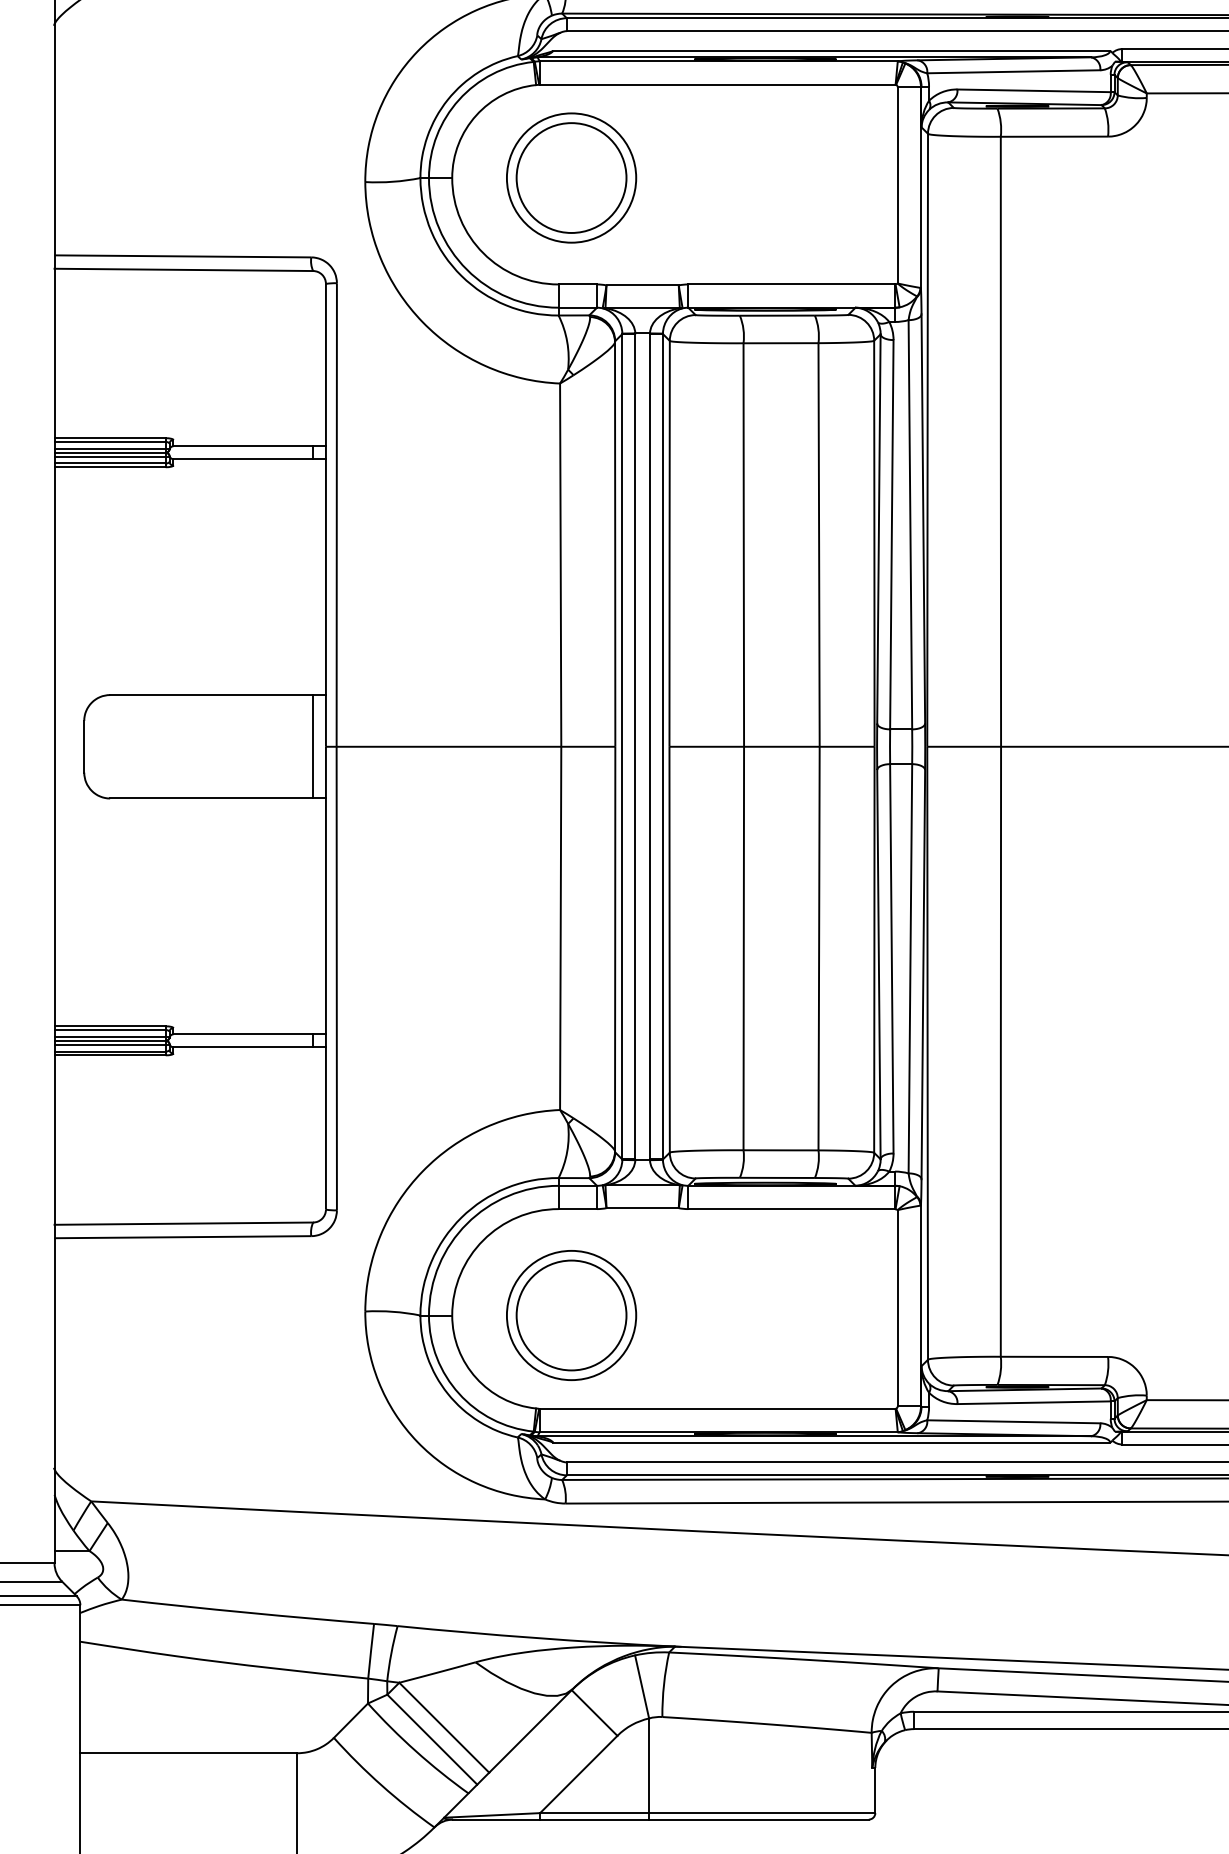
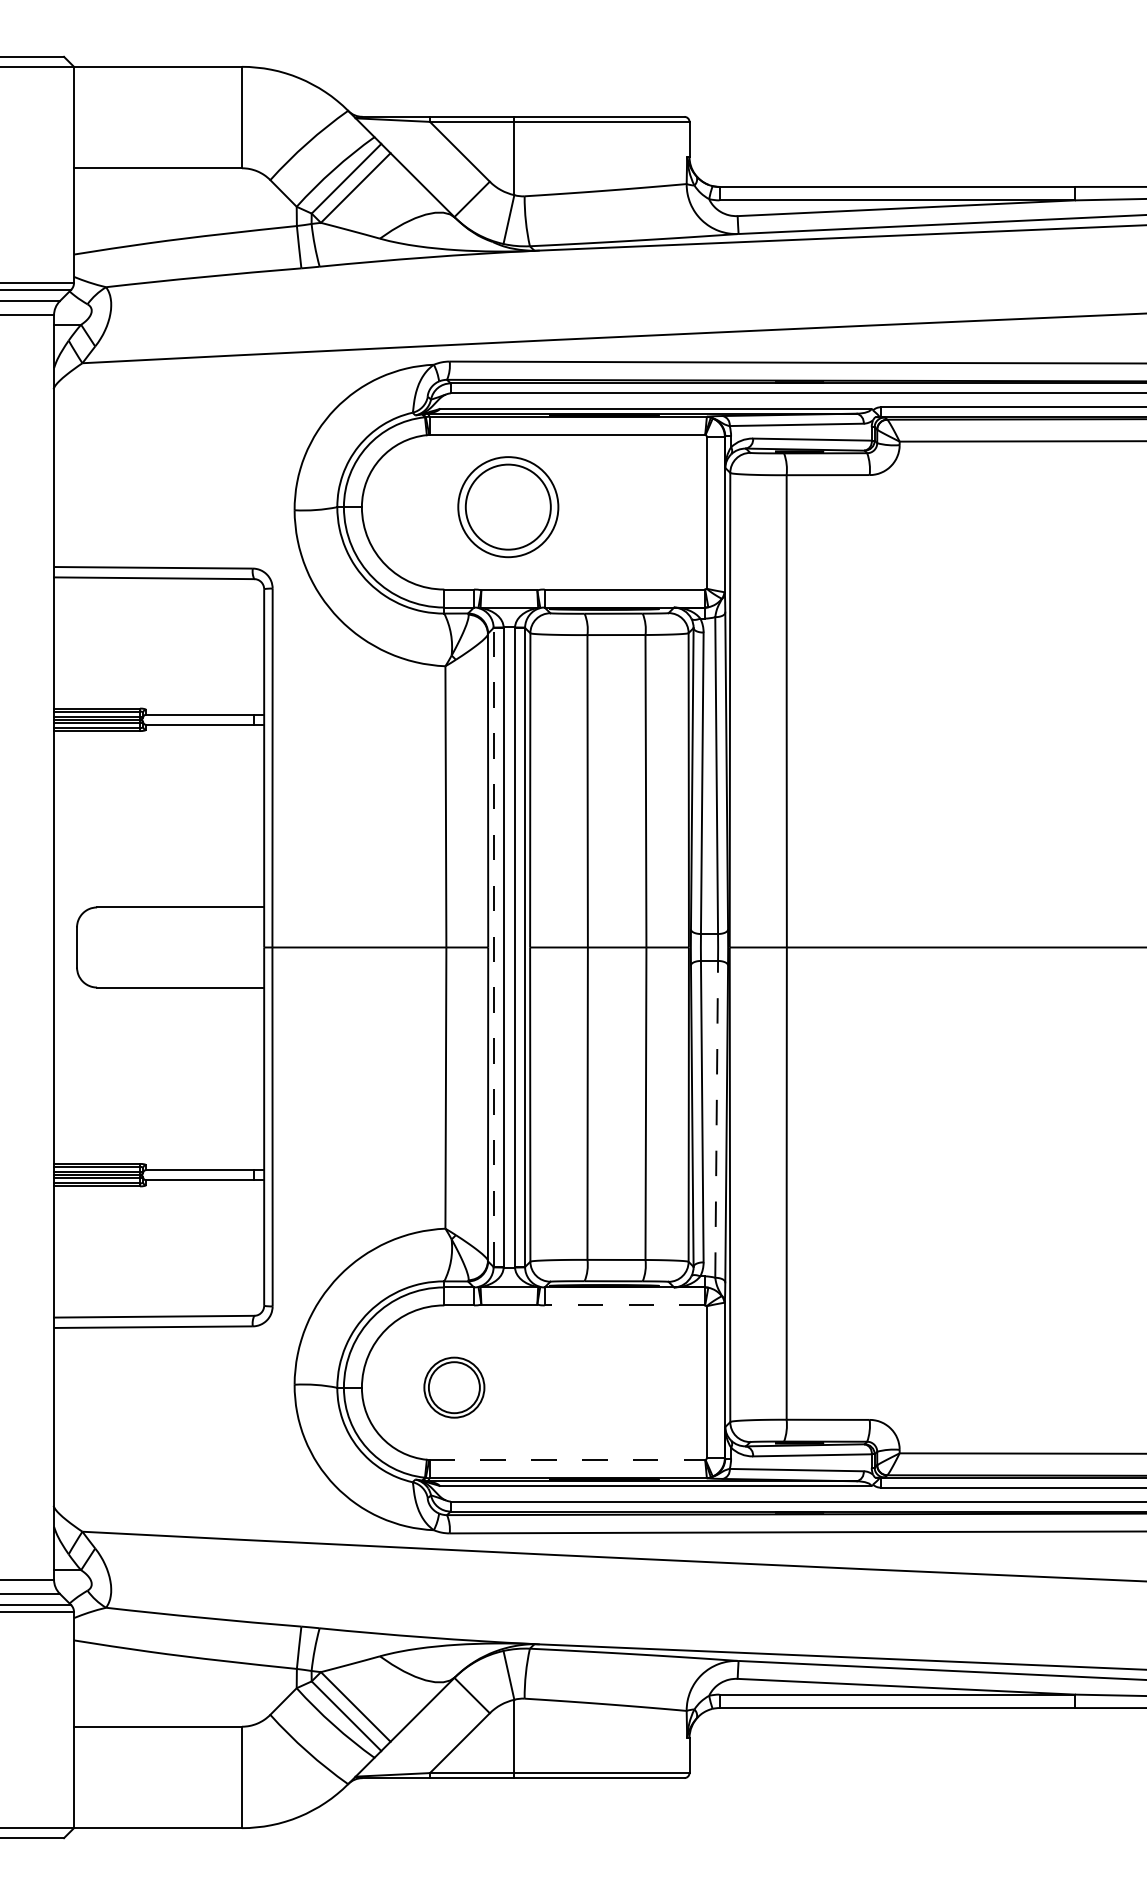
part: (571, 178) -> (508, 507), moved
line: (313, 746) -> (254, 947), removed
line: (622, 746) -> (493, 947), solid -> dashed
line: (910, 967) -> (716, 1118), solid -> dashed
line: (791, 1209) -> (624, 1305), solid -> dashed
part: (571, 1315) -> (454, 1387), size x0.6
line: (717, 1409) -> (567, 1460), solid -> dashed

